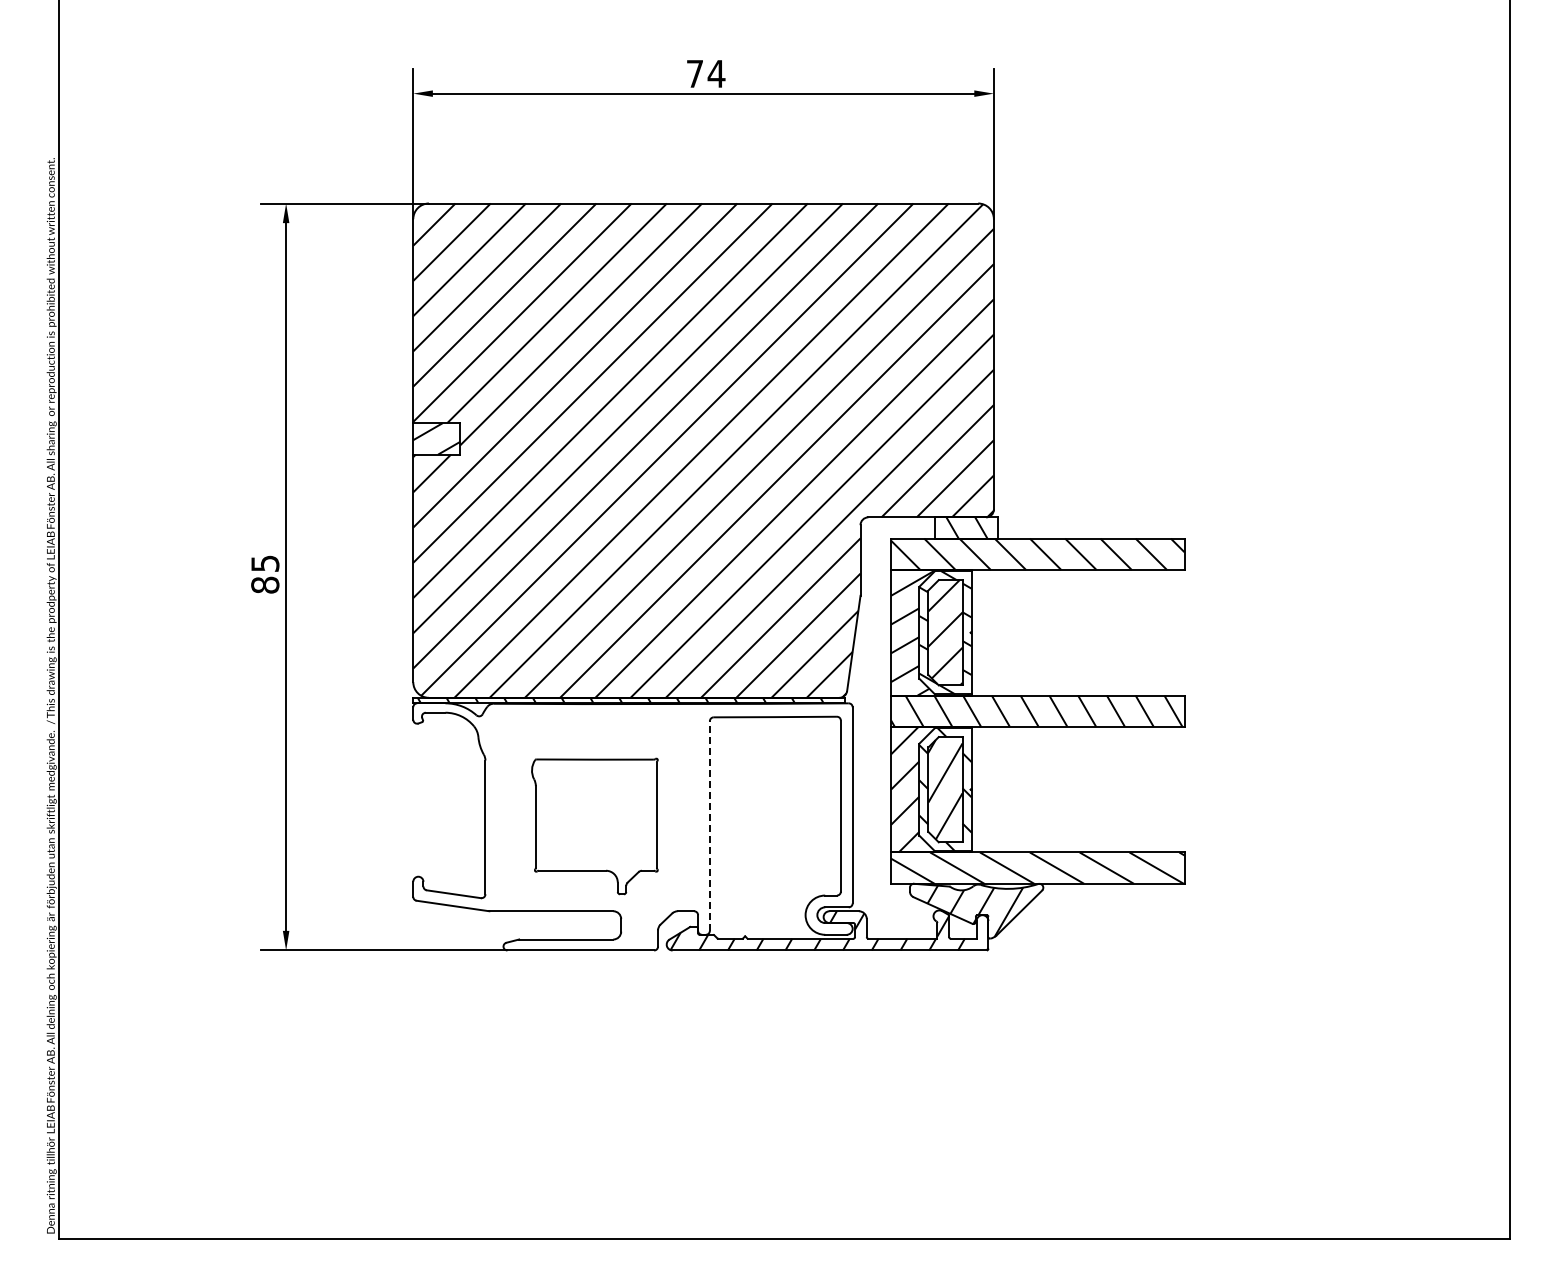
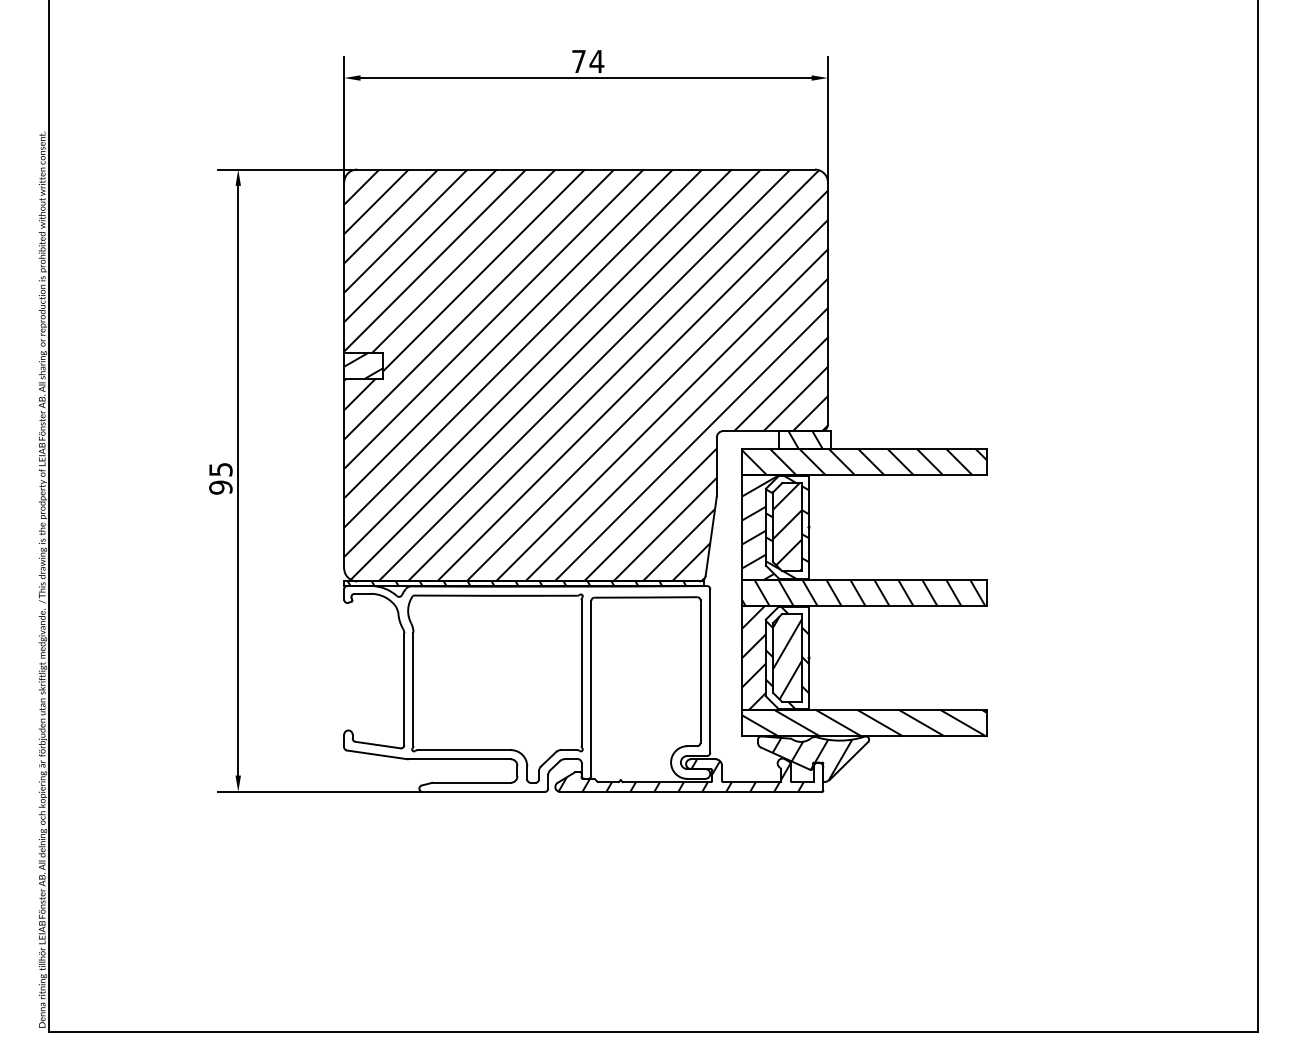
text: (265, 584) -> (221, 487), 85 -> 95
part: (594, 826) -> (495, 688), size x1.67
line: (709, 826) -> (591, 688), dashed -> solid

